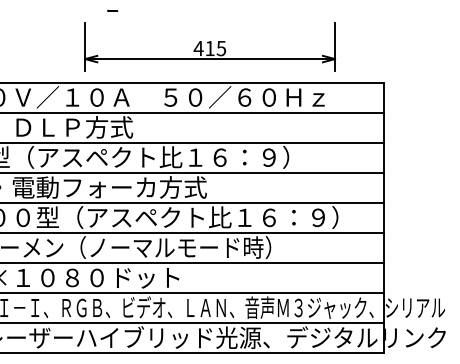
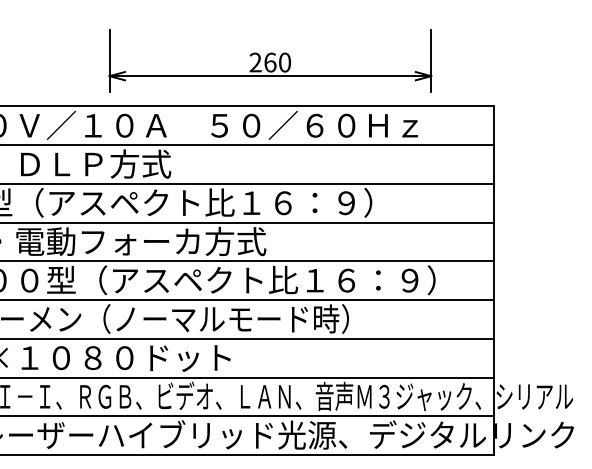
line: (112, 11) -> (144, 14), removed
text: (210, 48) -> (270, 62), 415 -> 260

